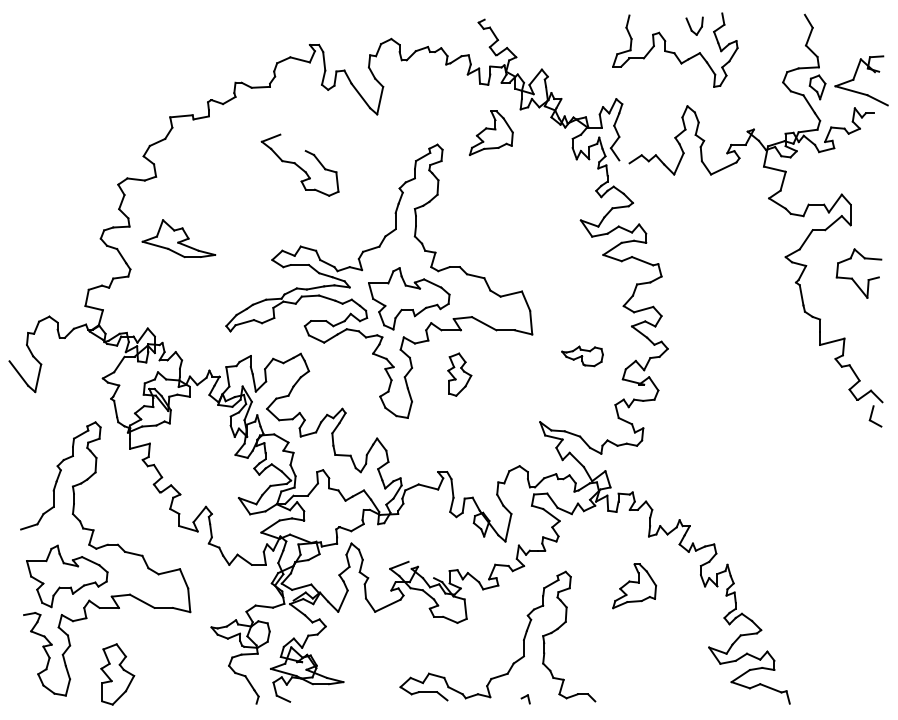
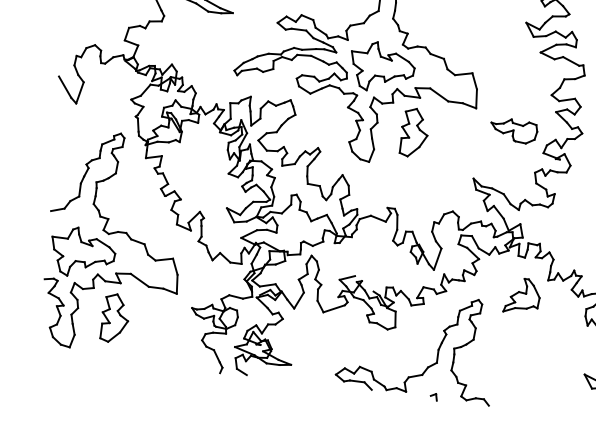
part: (582, 356) -> (513, 130), size x1.43
part: (459, 374) -> (414, 132), size x1.43
part: (634, 586) -> (522, 296), moved
part: (117, 674) -> (115, 318), moved

